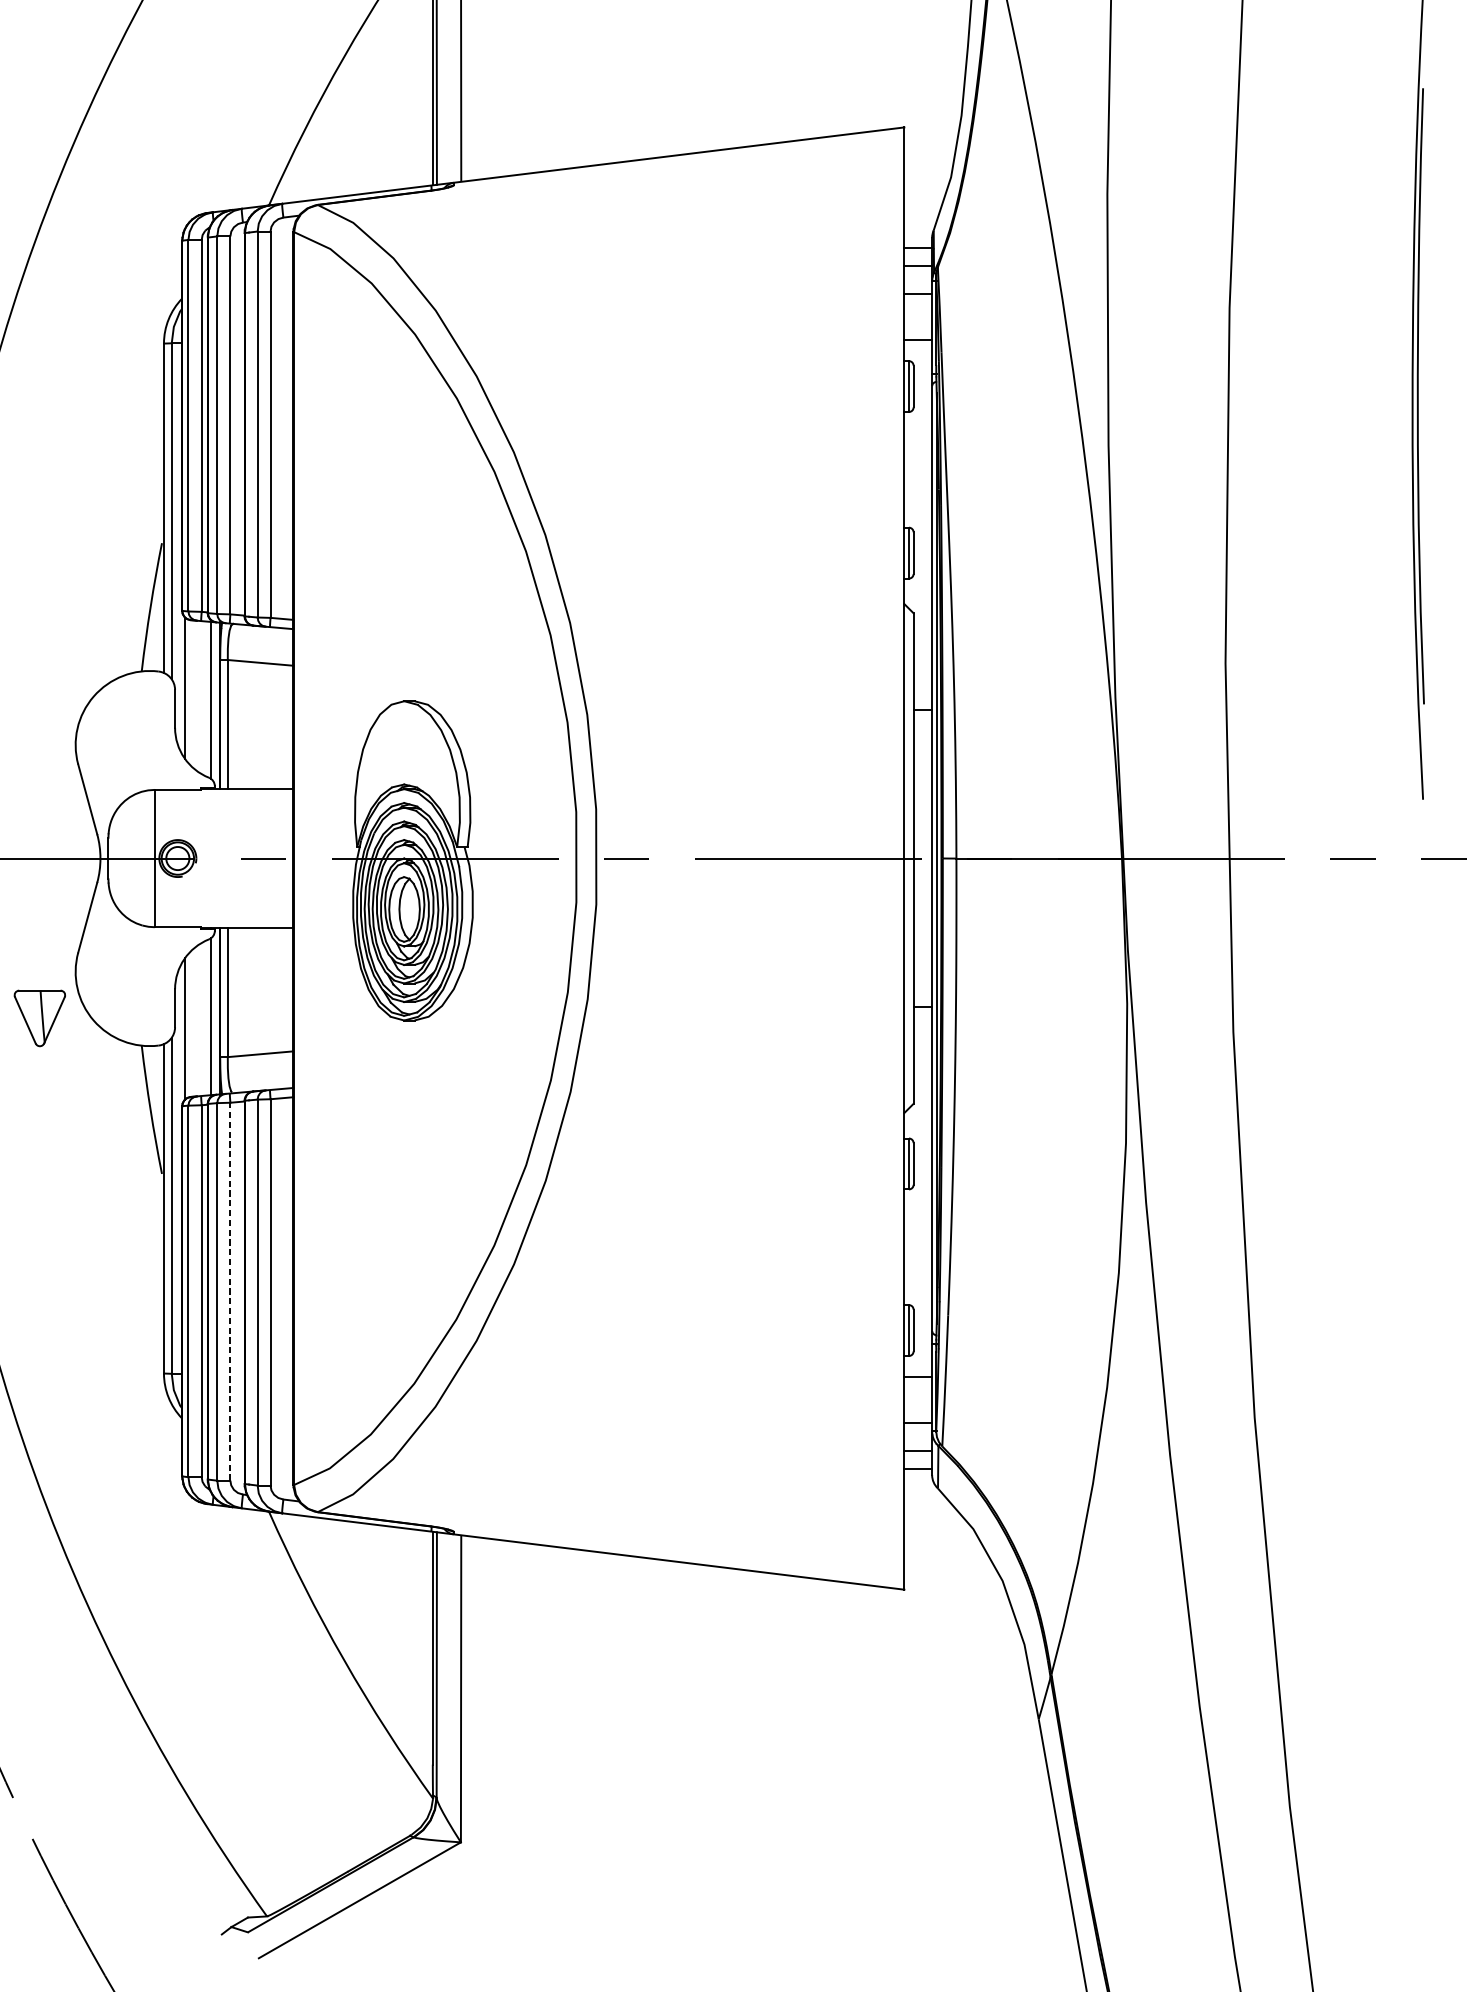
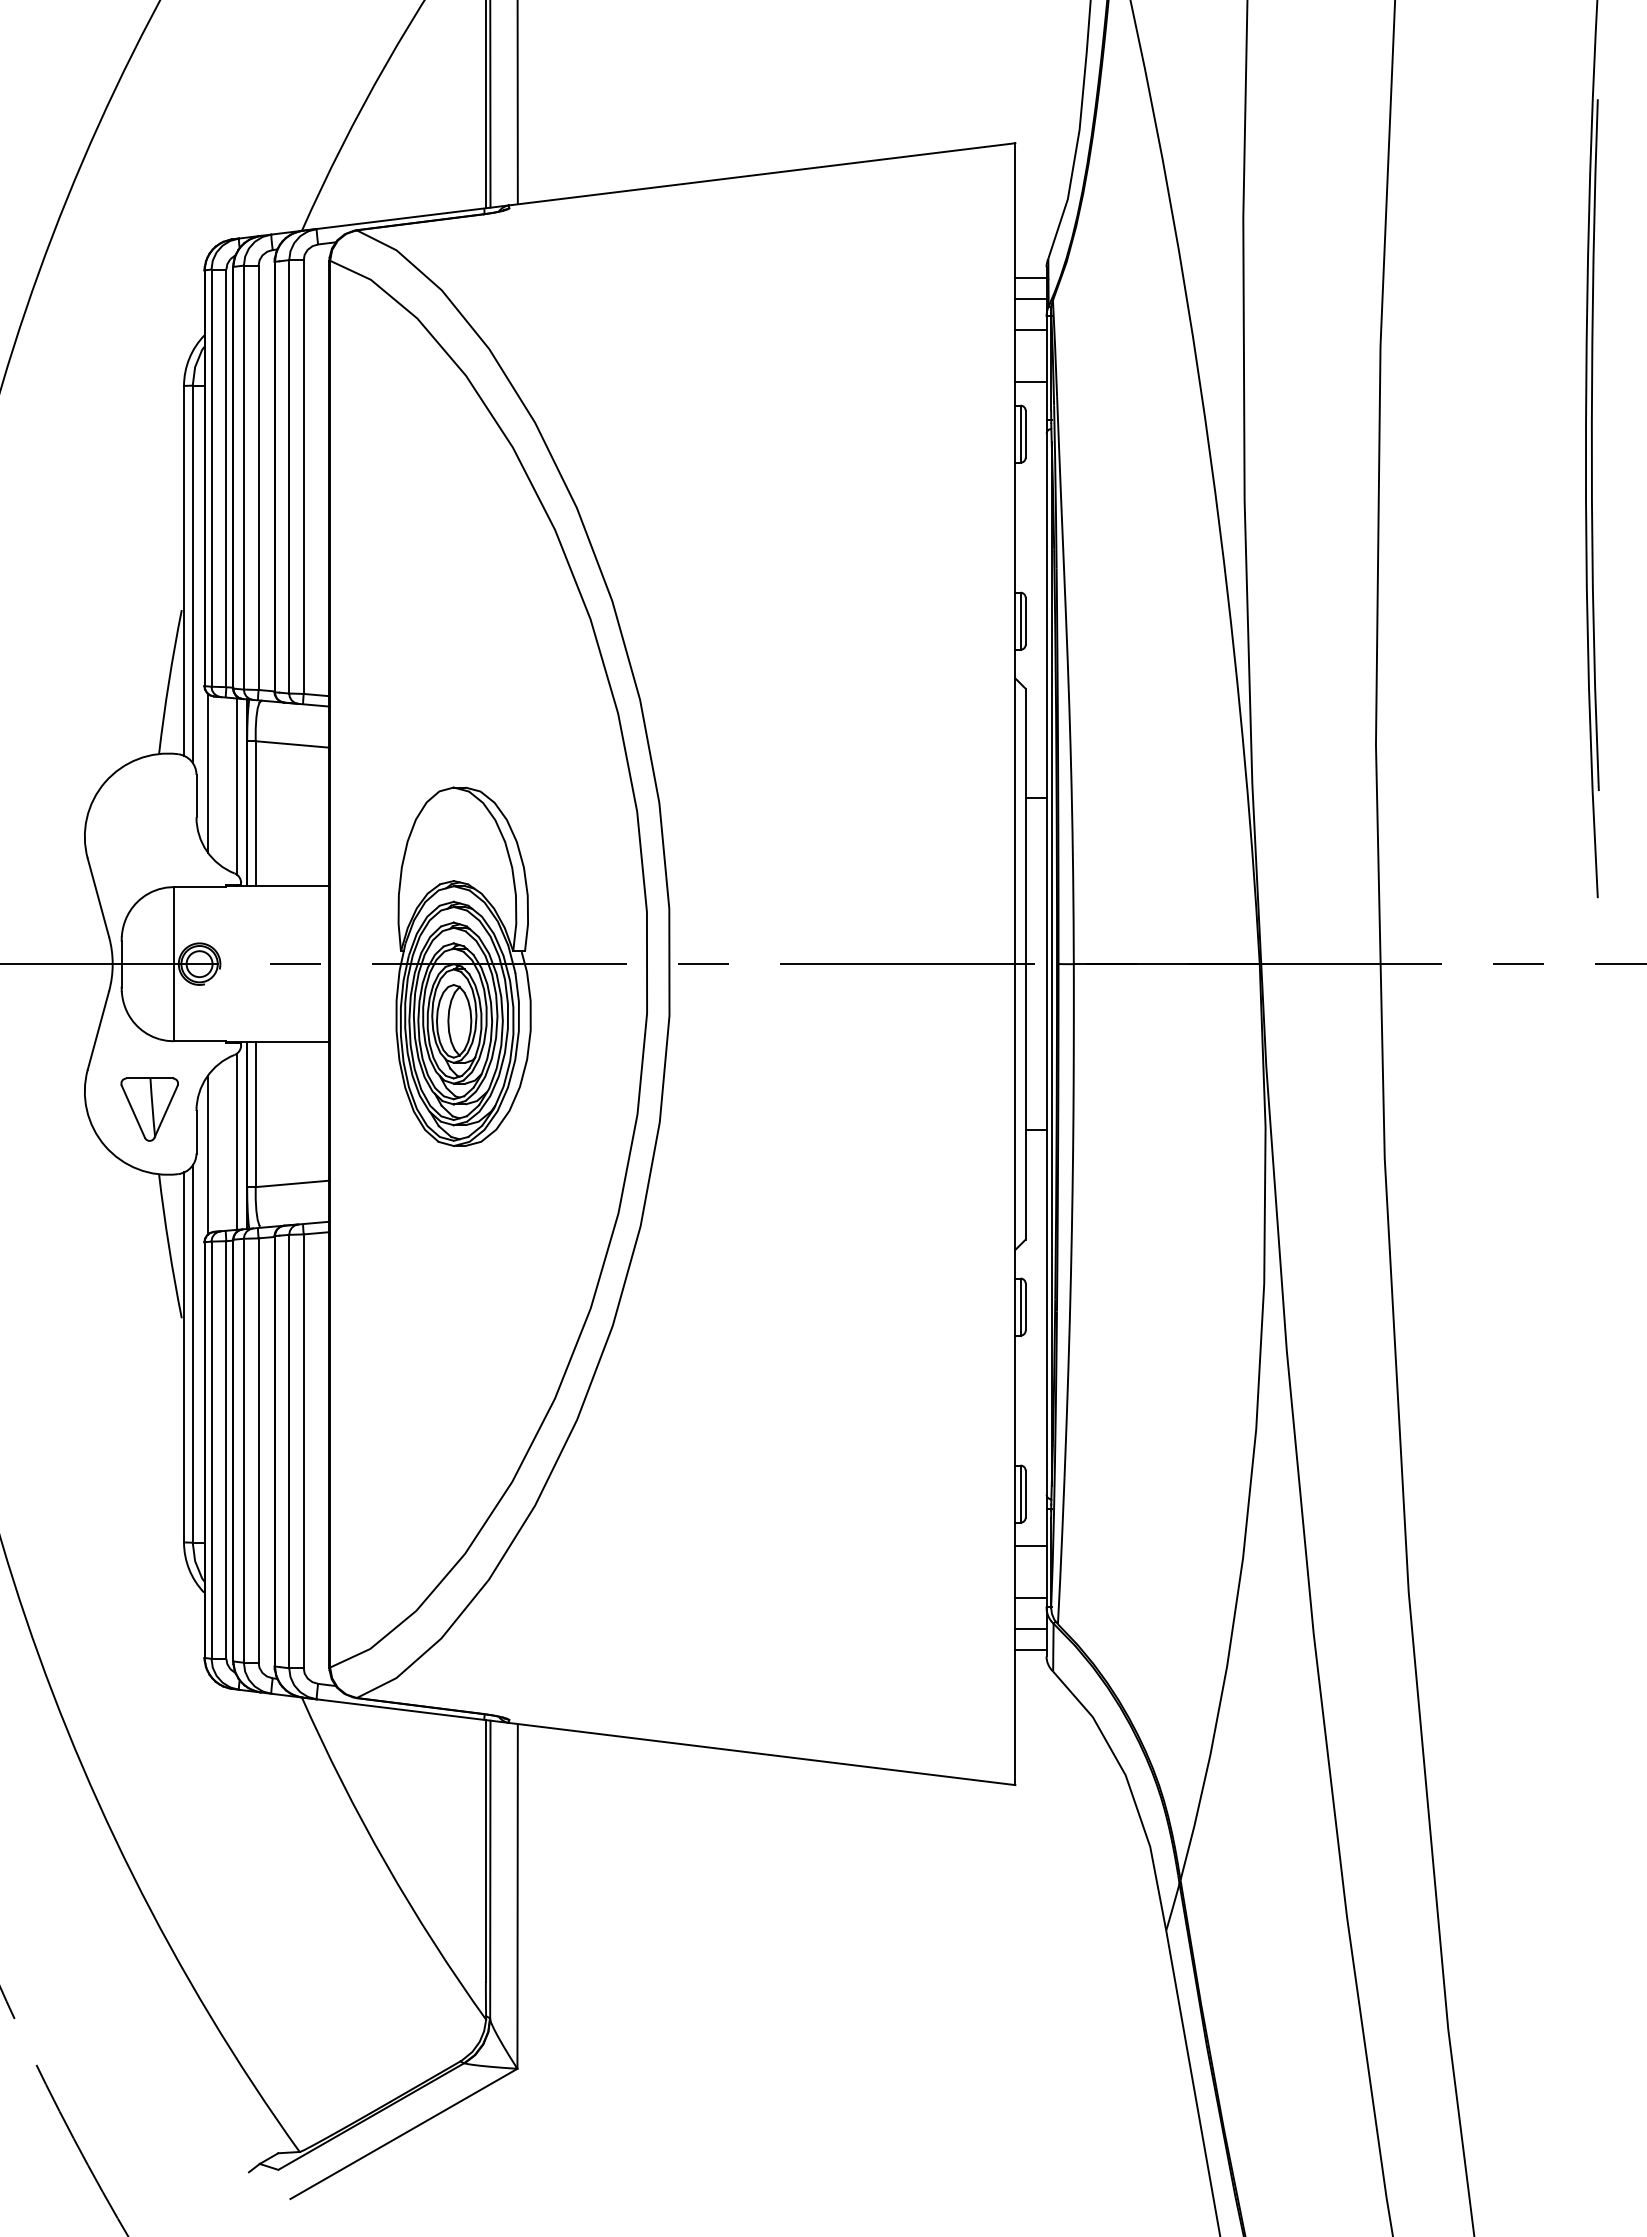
part: (39, 1018) -> (149, 1109), moved
line: (230, 1291) -> (258, 1450), dashed -> solid

